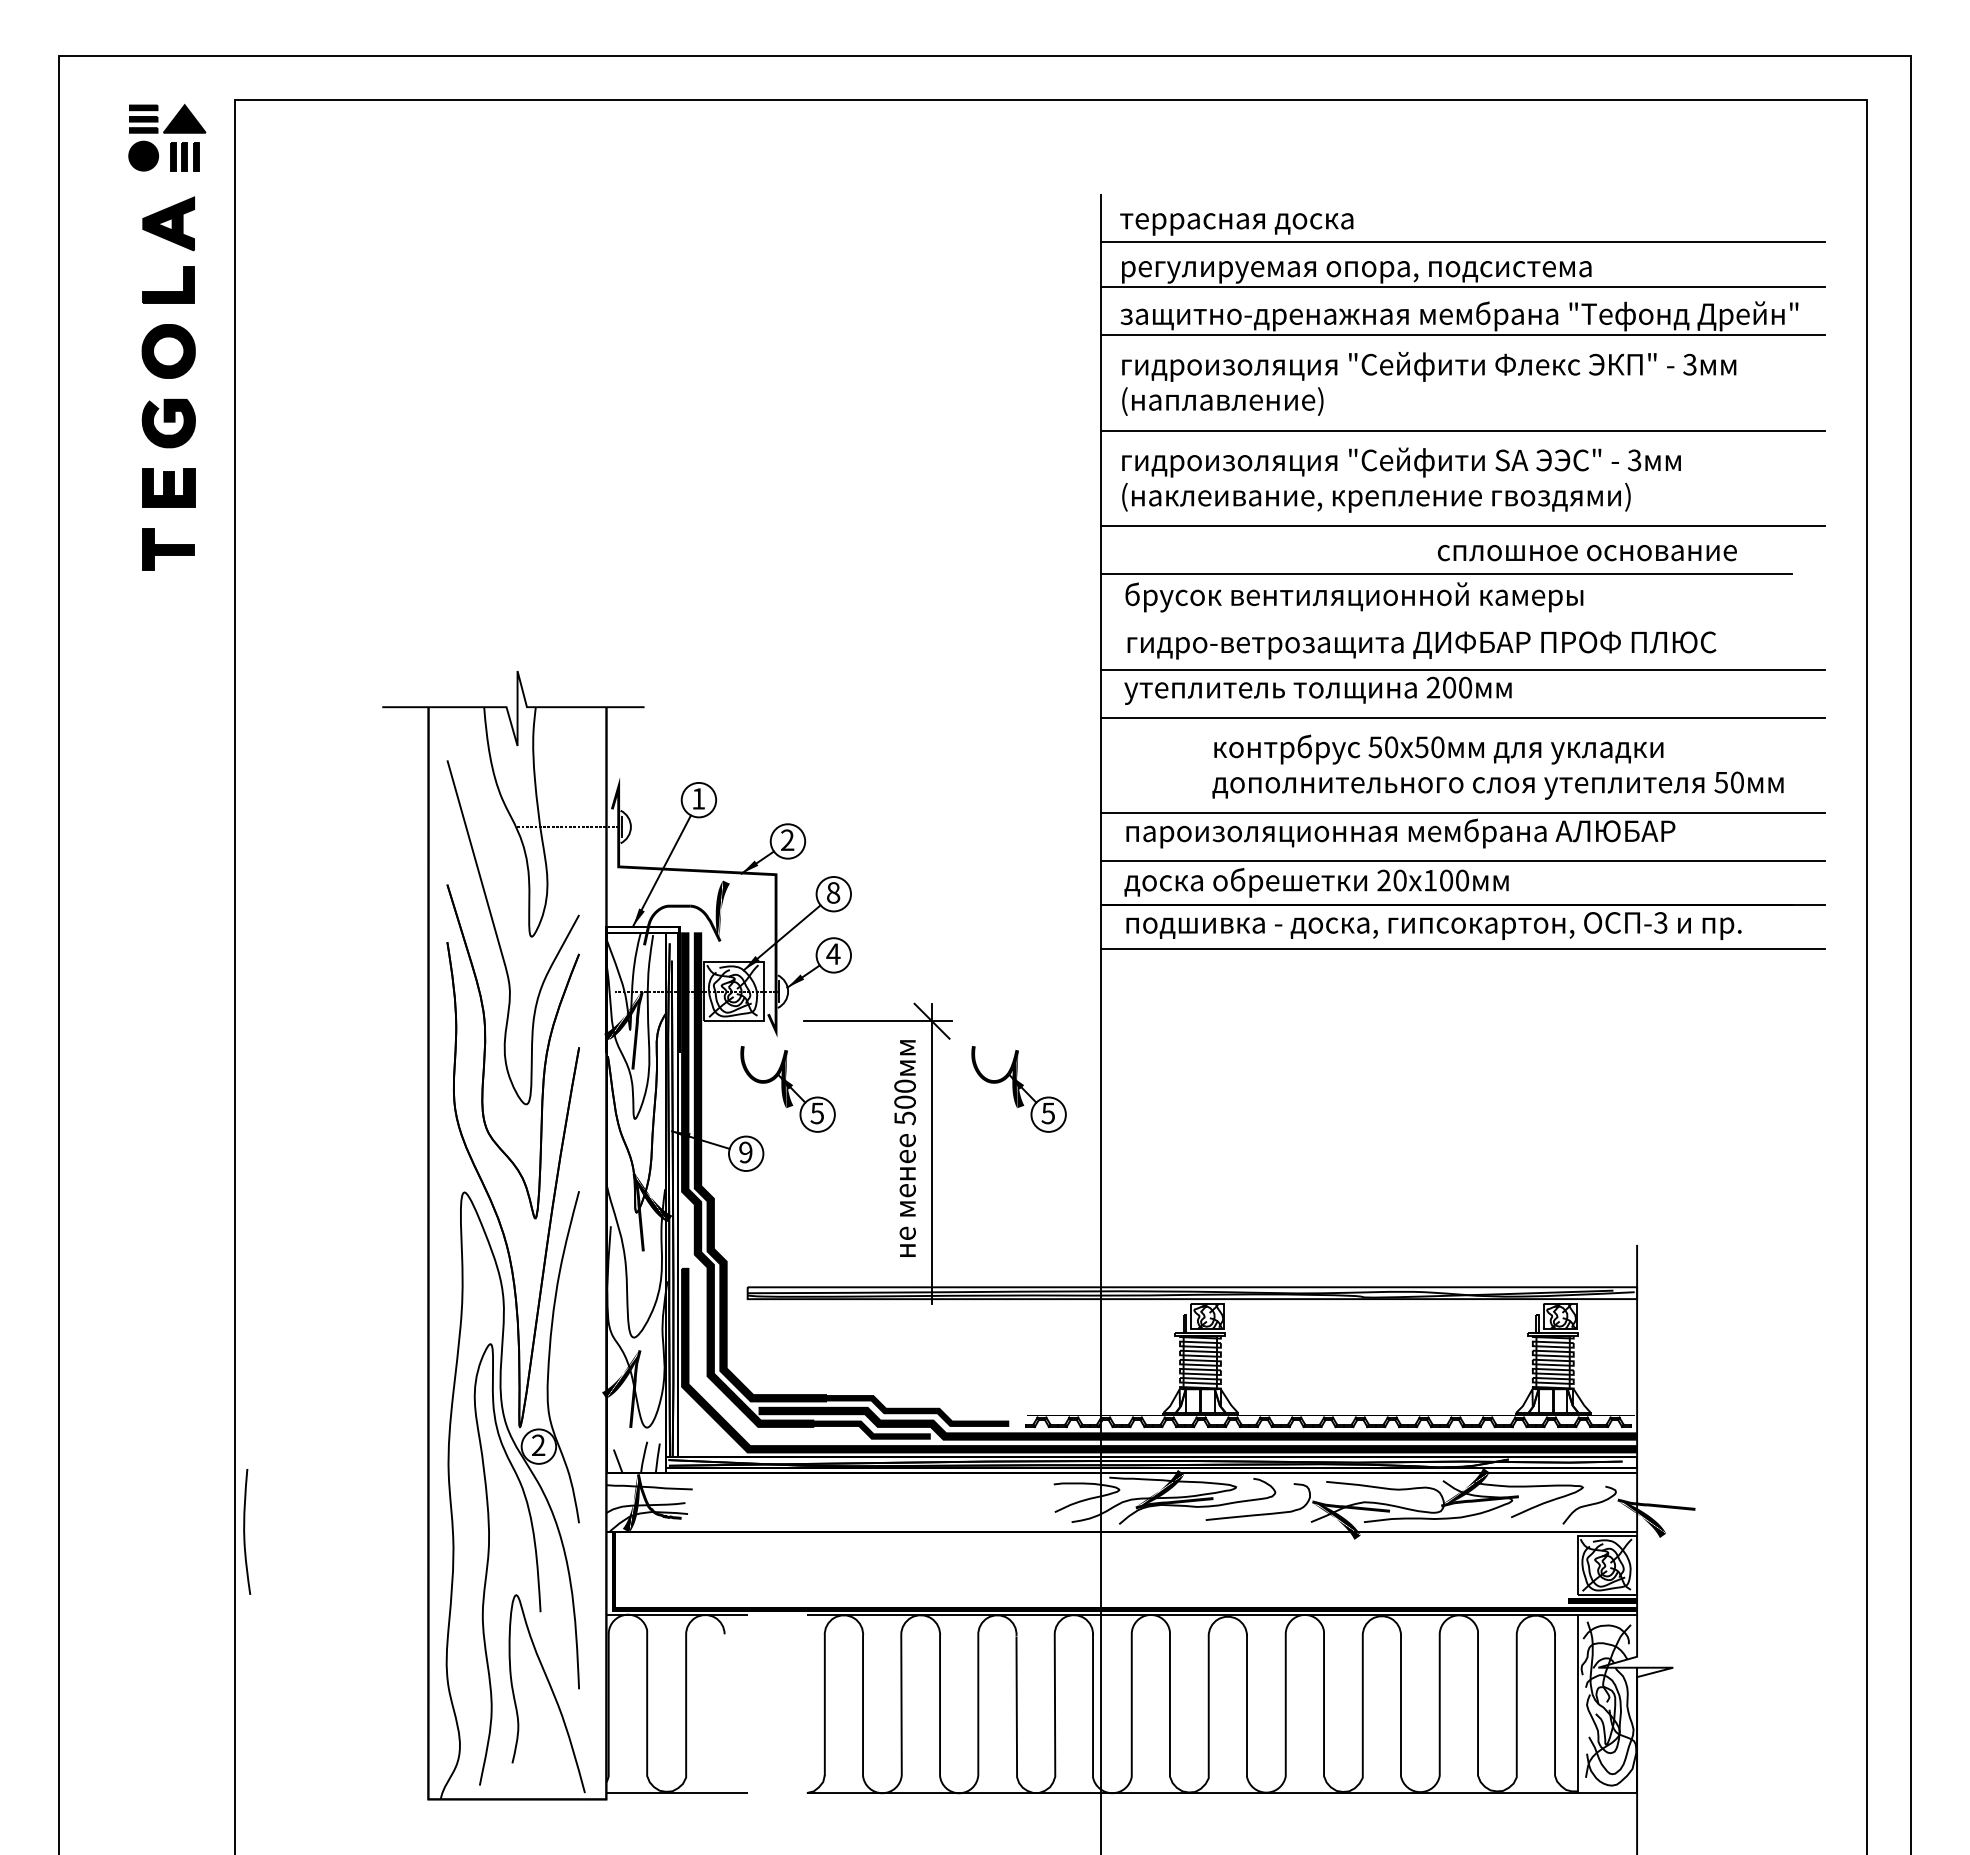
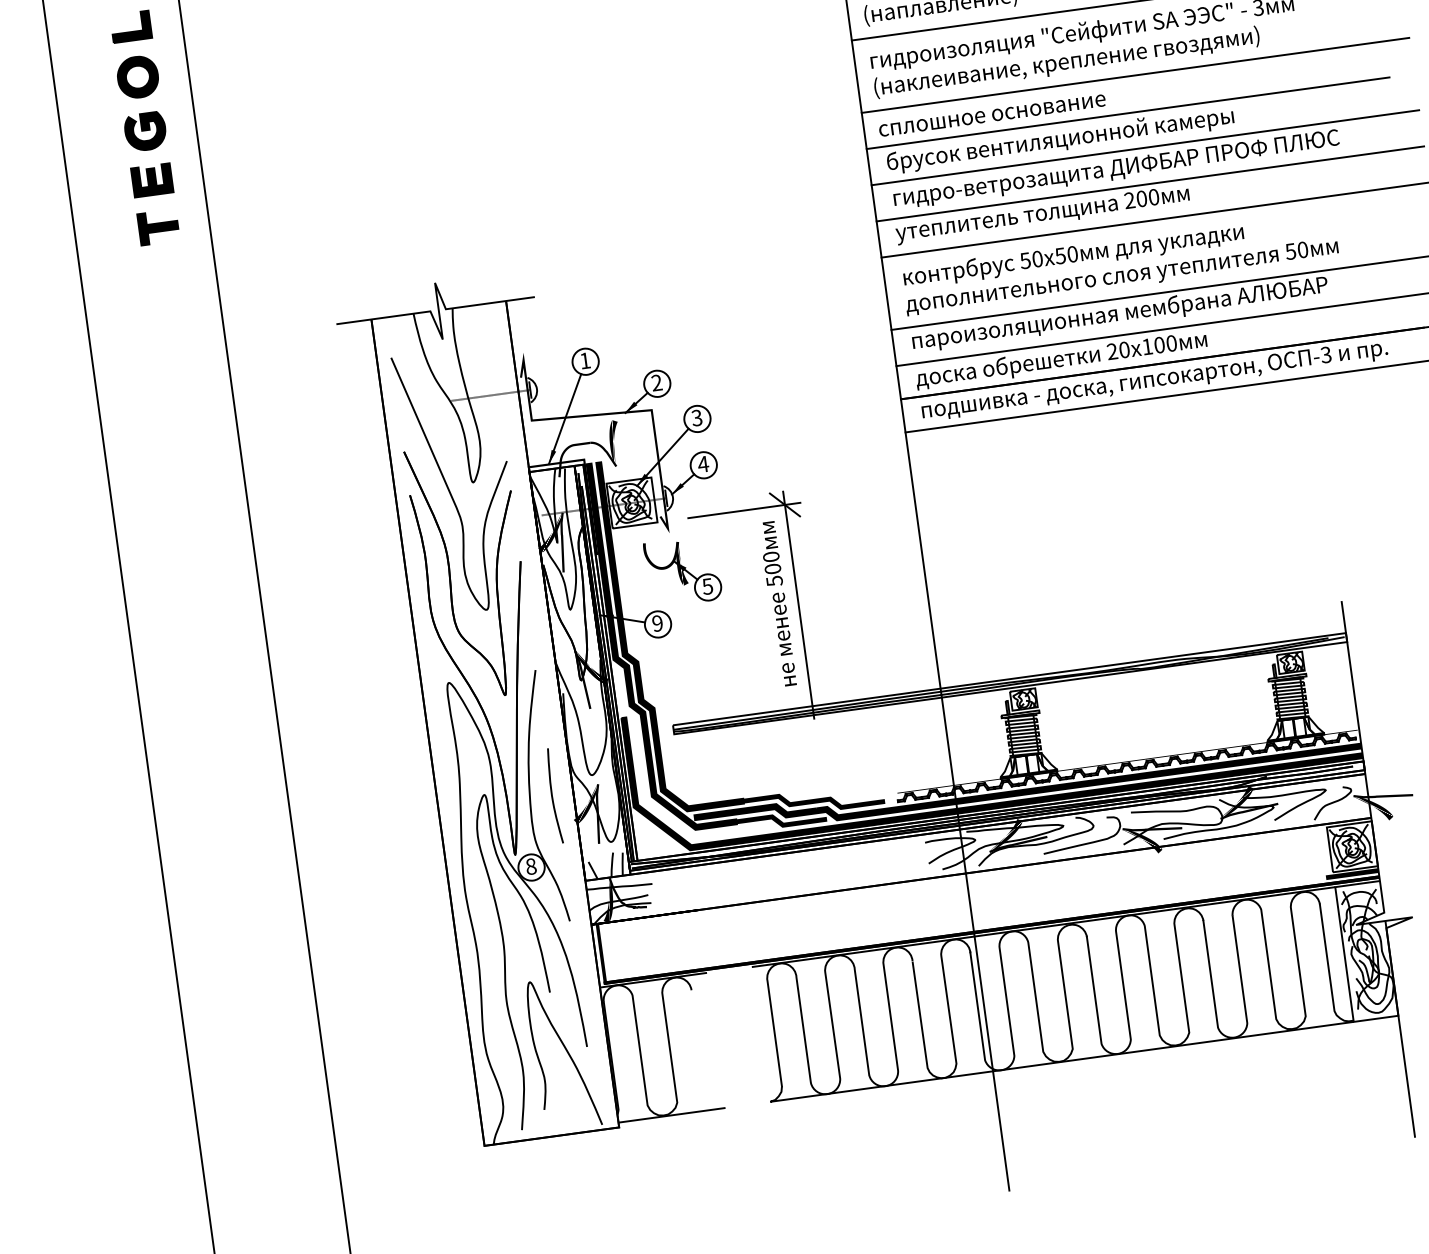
text: (1586, 553) -> (991, 116), moved
line: (1462, 621) -> (1144, 147), added
text: (1497, 766) -> (1119, 262), moved
text: (833, 892) -> (697, 417), 8 -> 3
part: (1018, 1089) -> (857, 547), removed
text: (538, 1445) -> (531, 866), 2 -> 8
curve: (245, 1532) -> (553, 796), moved

